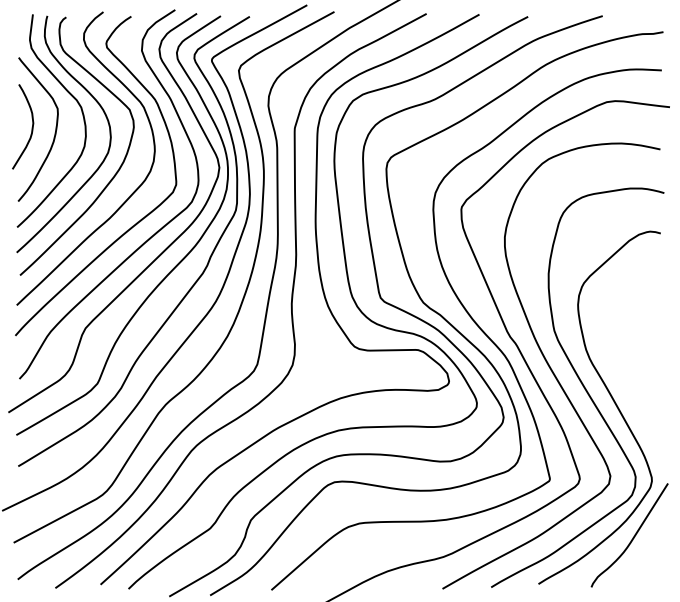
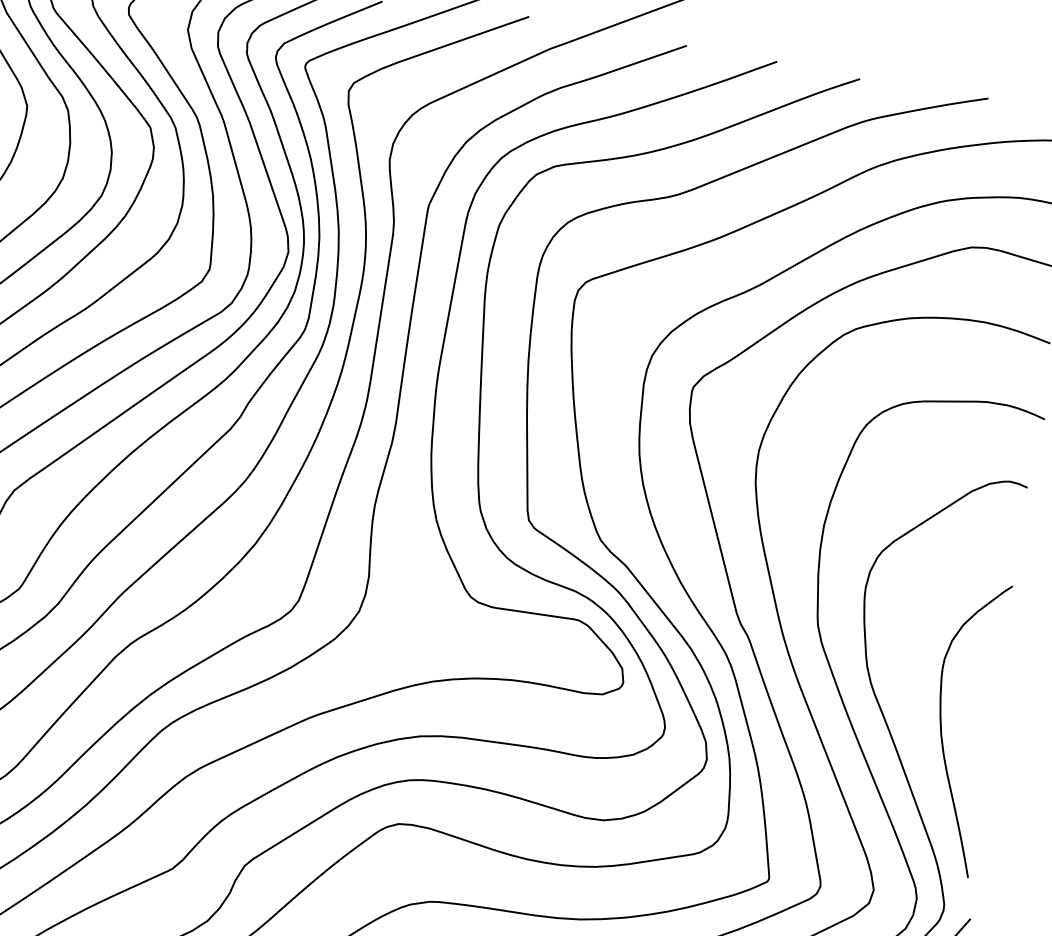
curve: (634, 375) -> (943, 724), added

